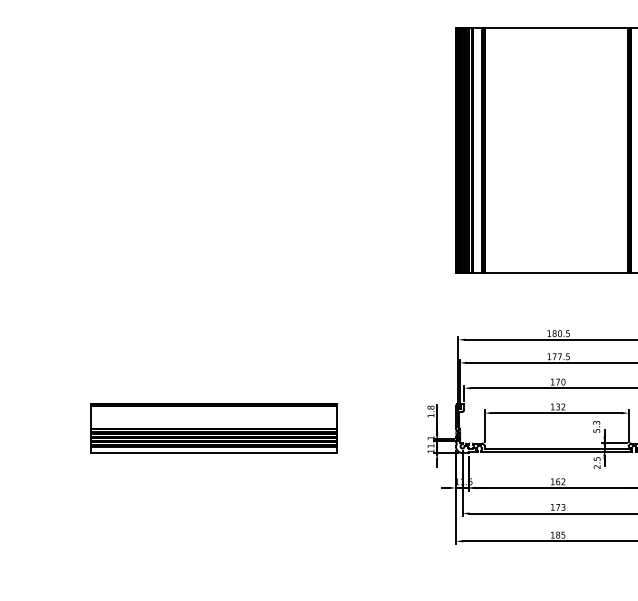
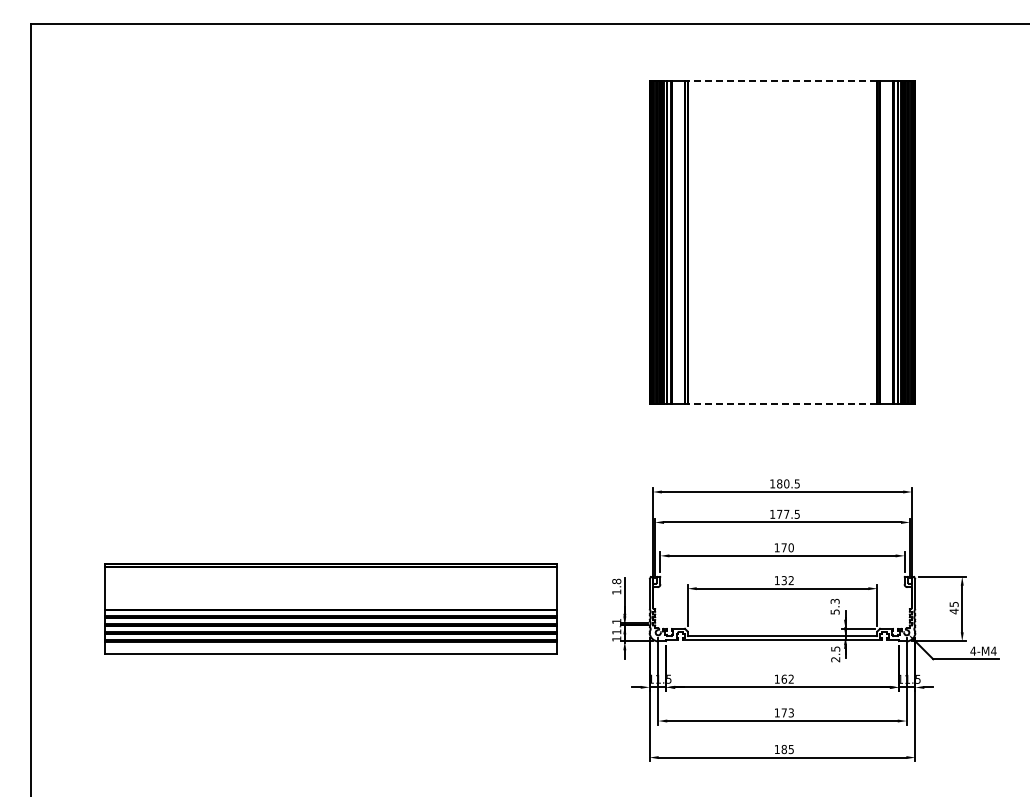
line: (556, 27) -> (782, 80), solid -> dashed
line: (556, 272) -> (782, 403), solid -> dashed
part: (213, 428) -> (330, 608), size x1.4

